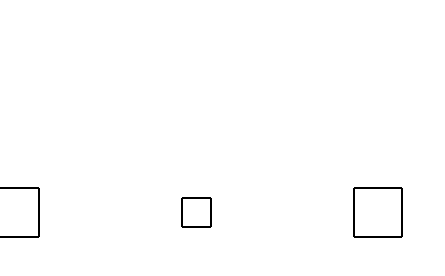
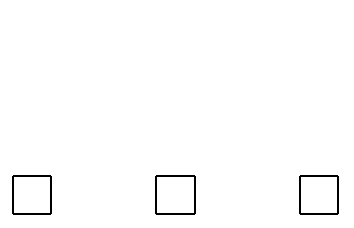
part: (196, 211) -> (175, 194), size x1.67

